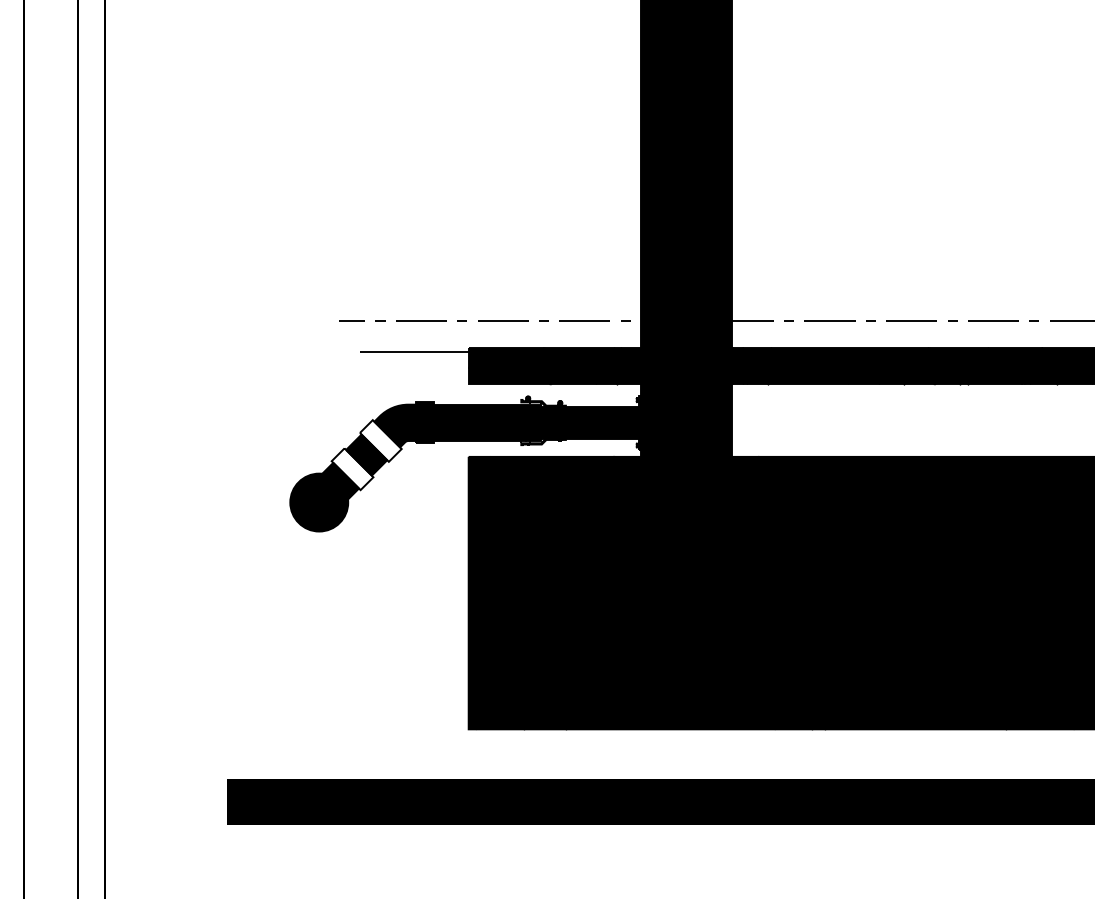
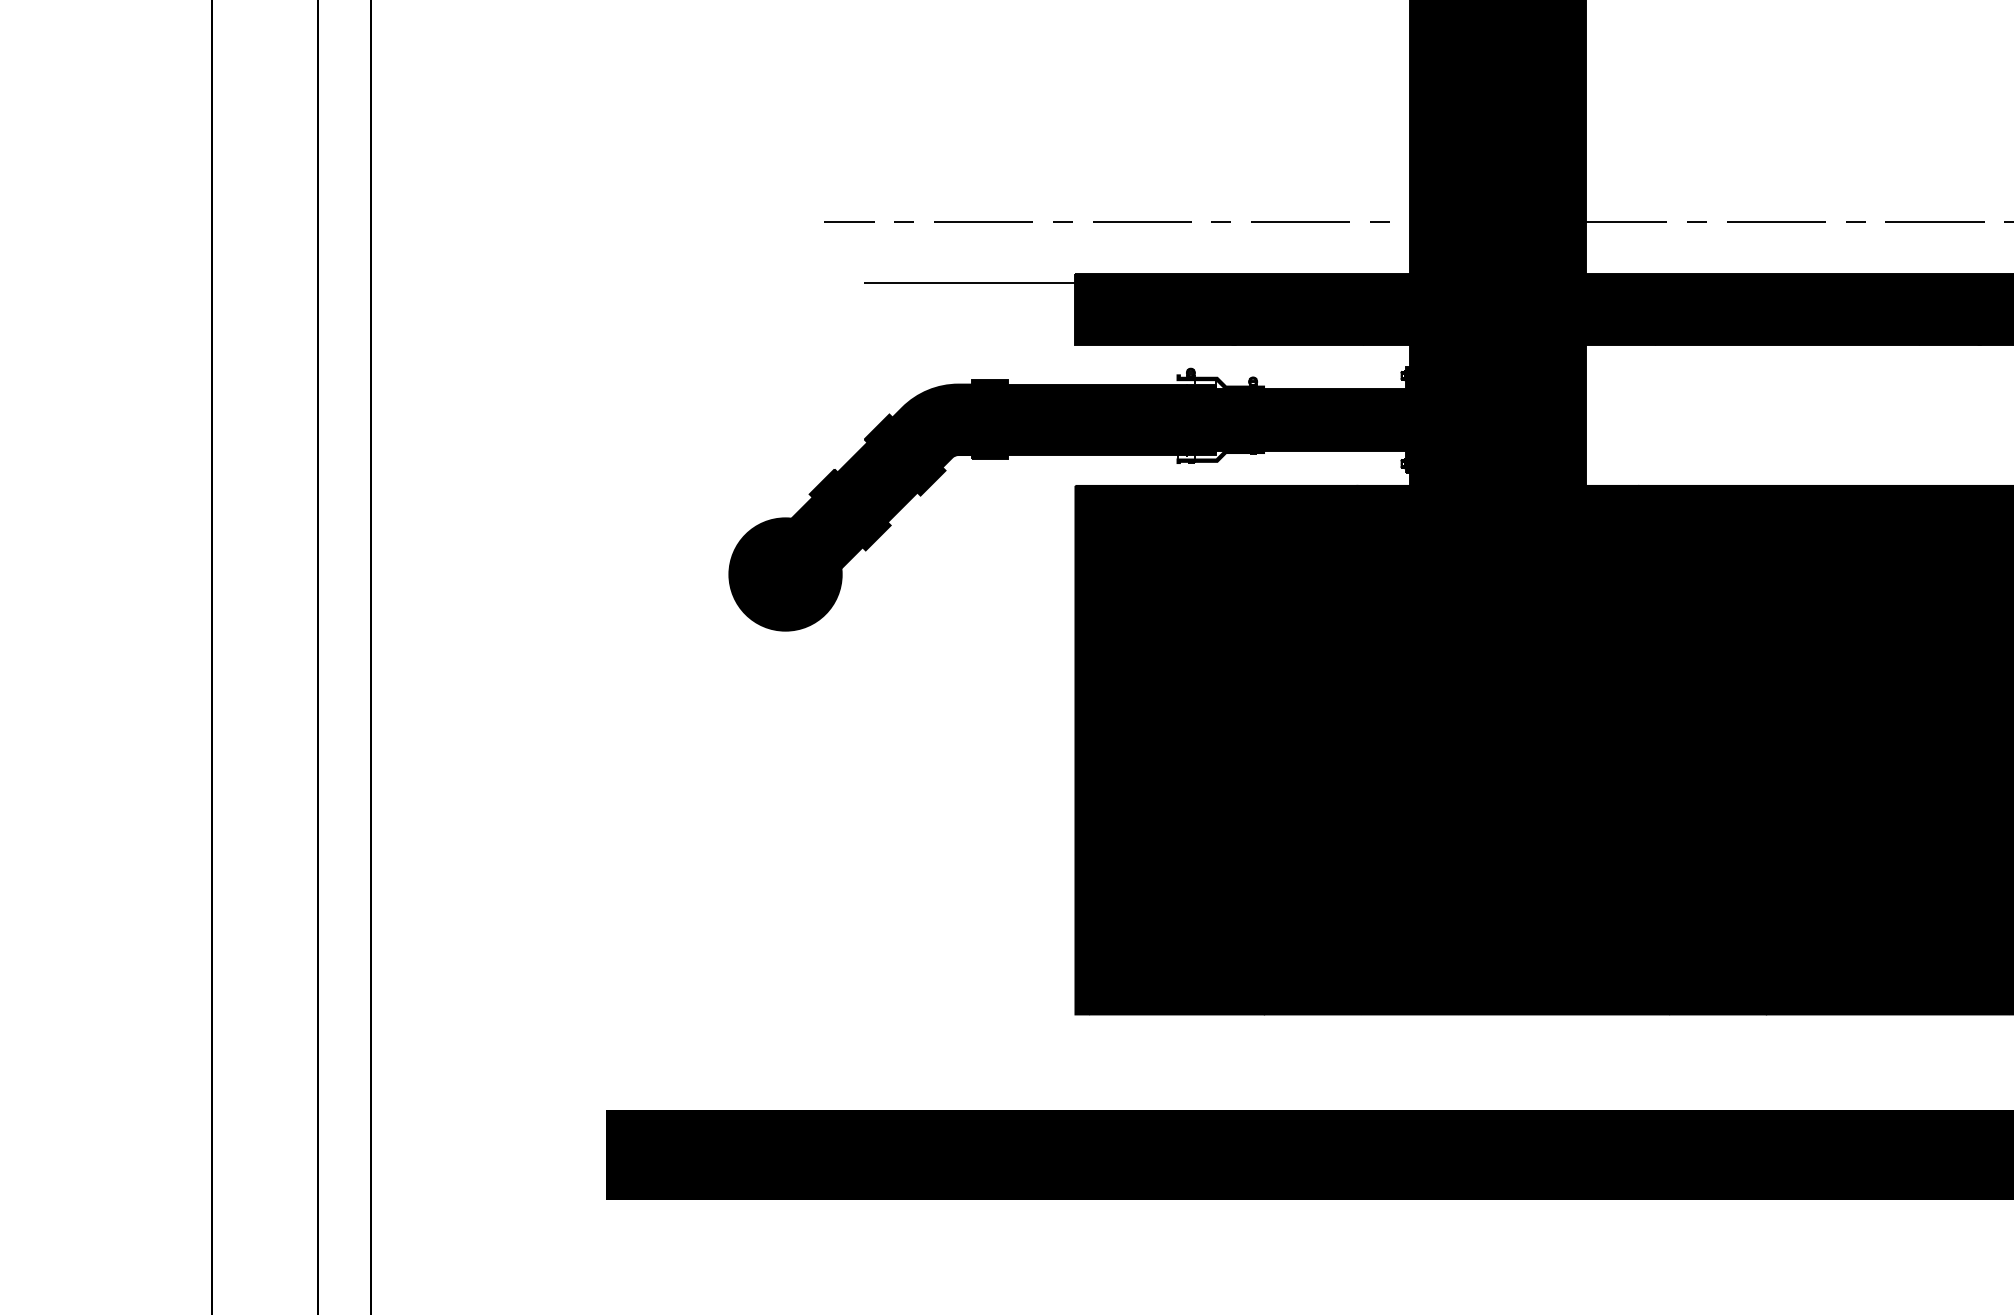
fill: (380, 440) -> (904, 454), added
fill: (352, 469) -> (850, 510), added

